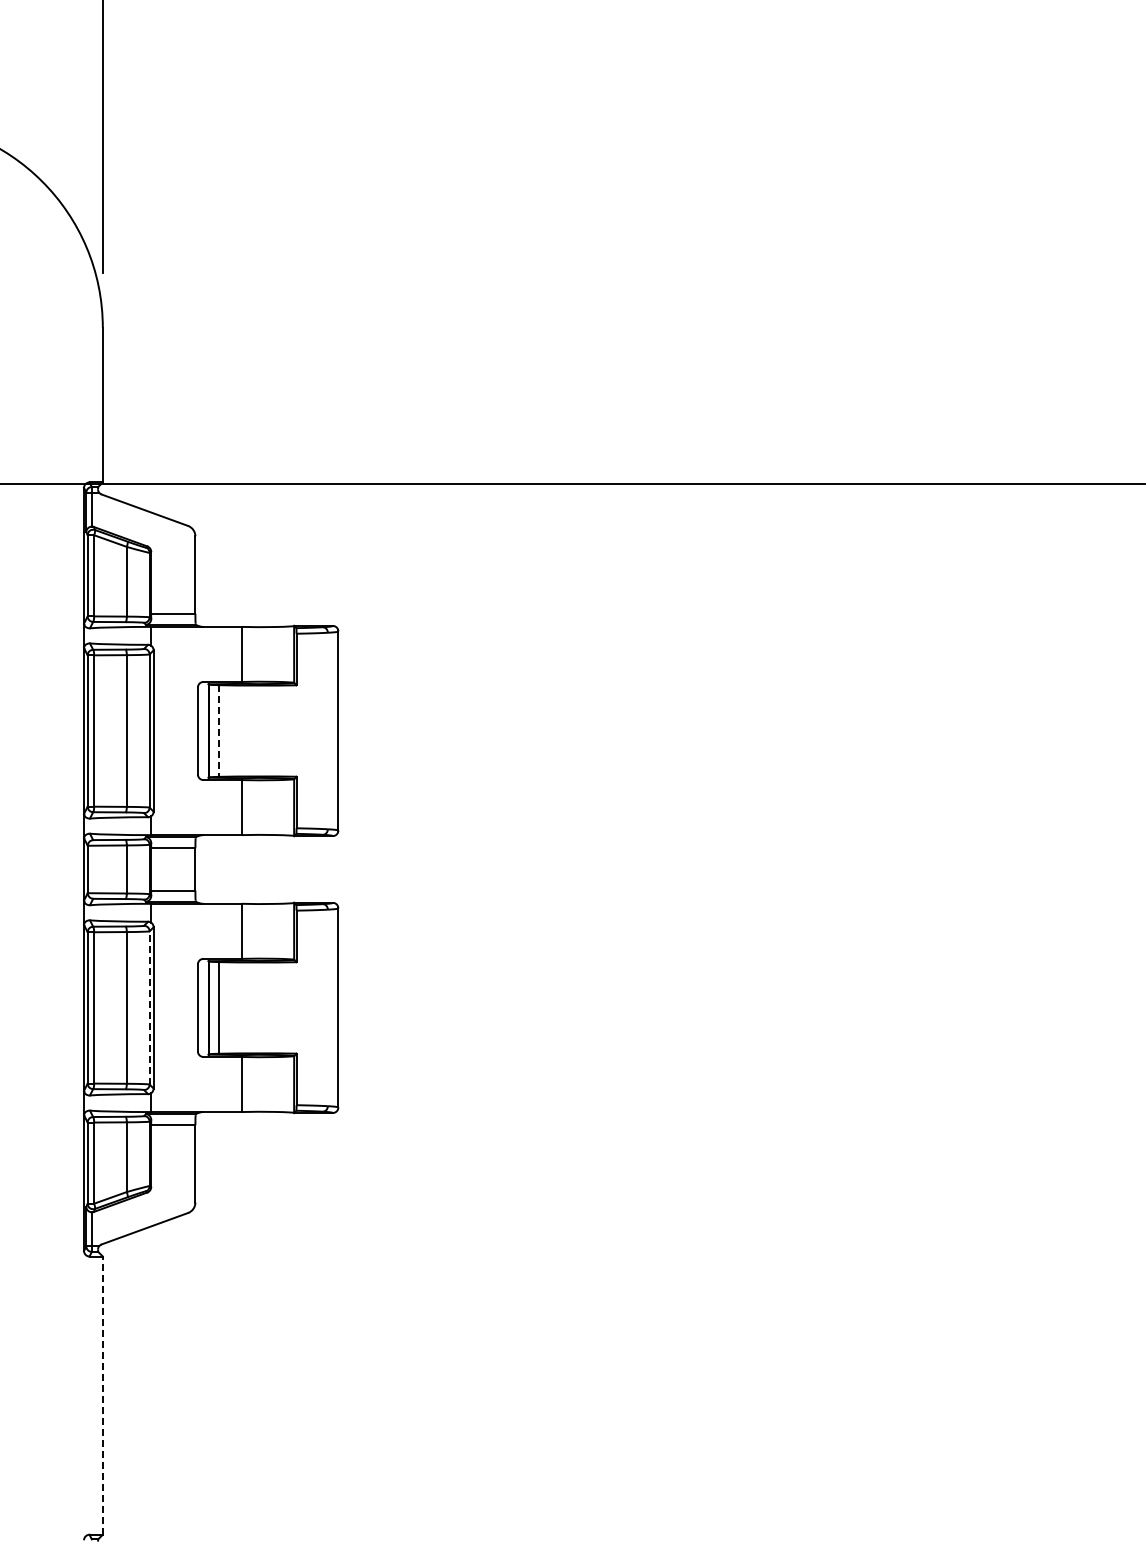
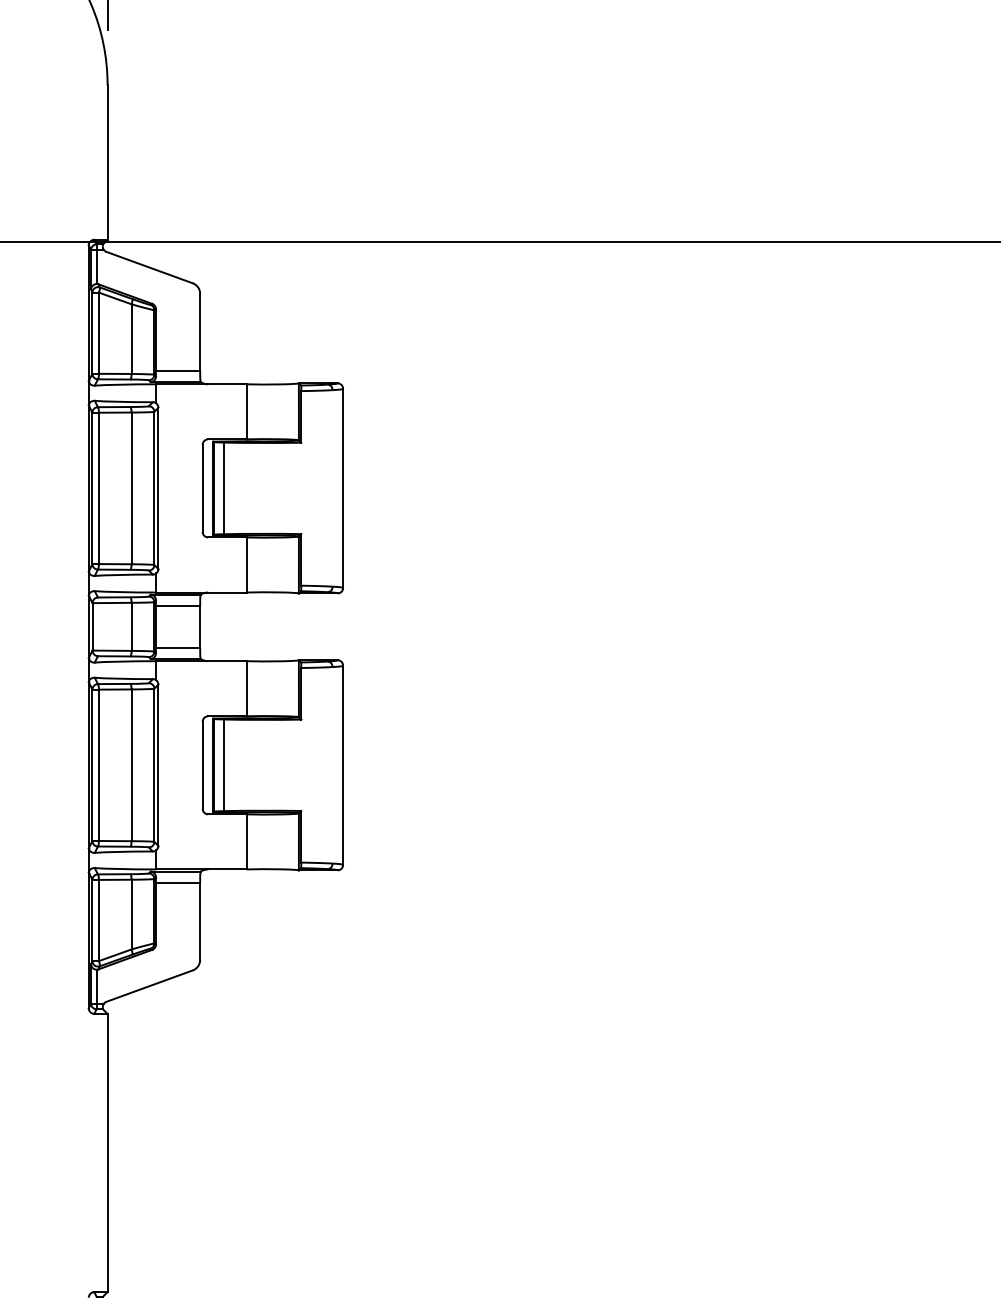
line: (219, 731) -> (224, 488), dashed -> solid
line: (149, 1007) -> (154, 764), dashed -> solid
line: (102, 1395) -> (107, 1152), dashed -> solid

